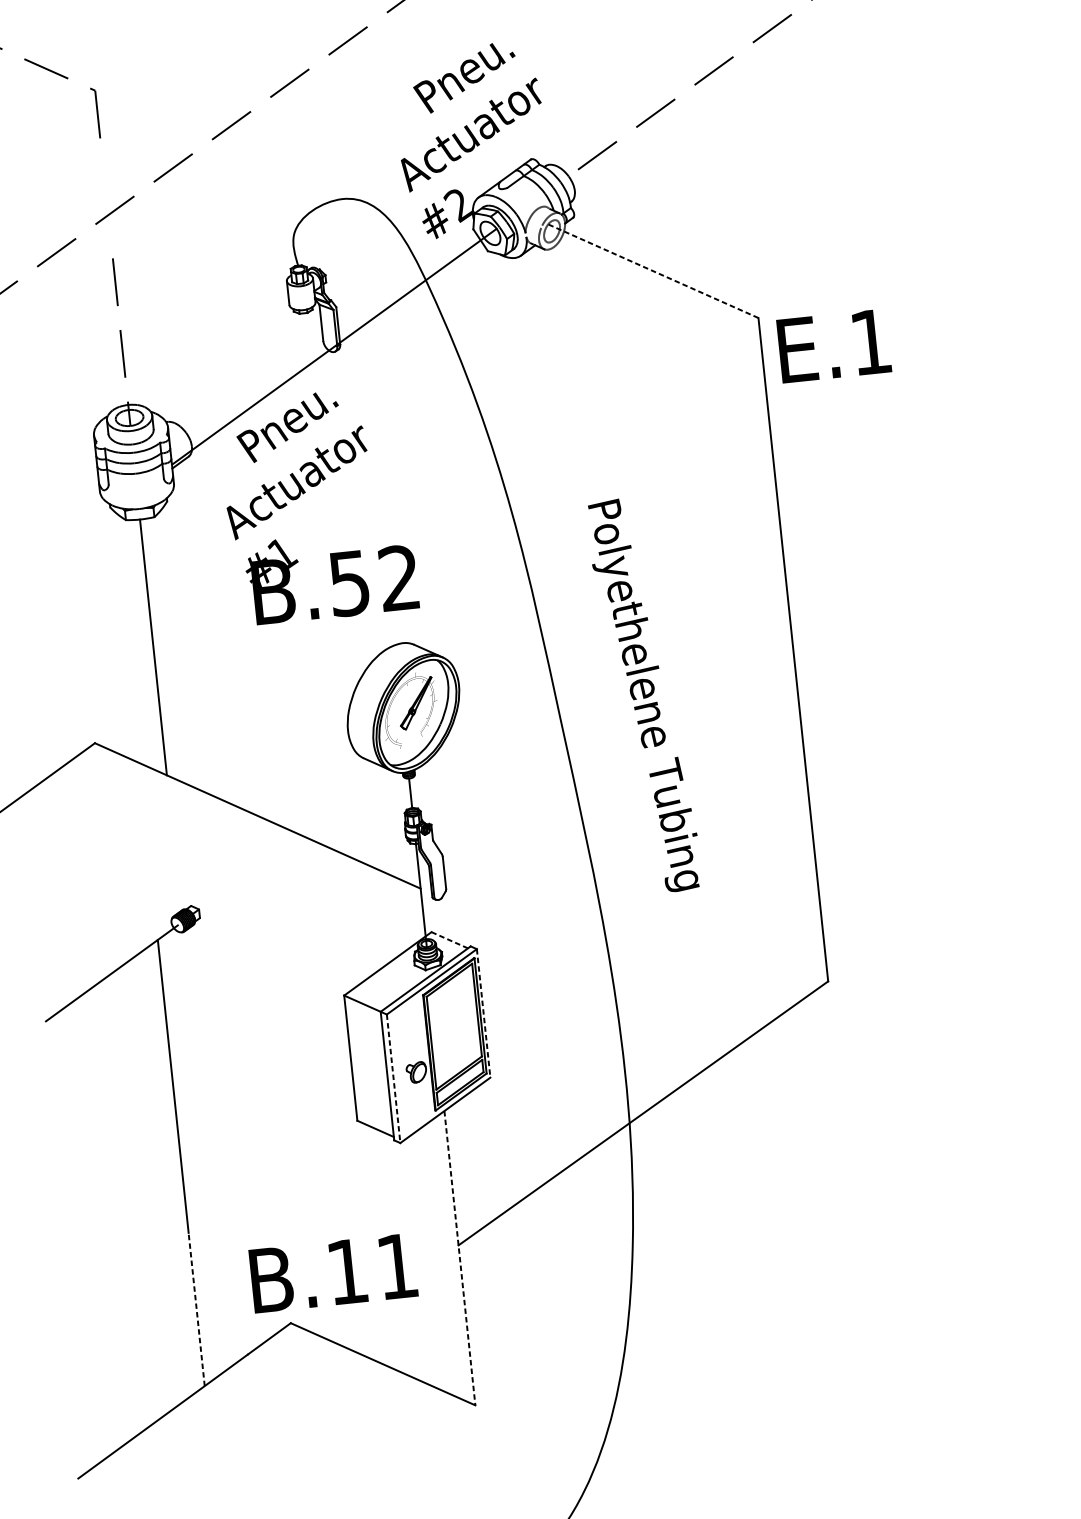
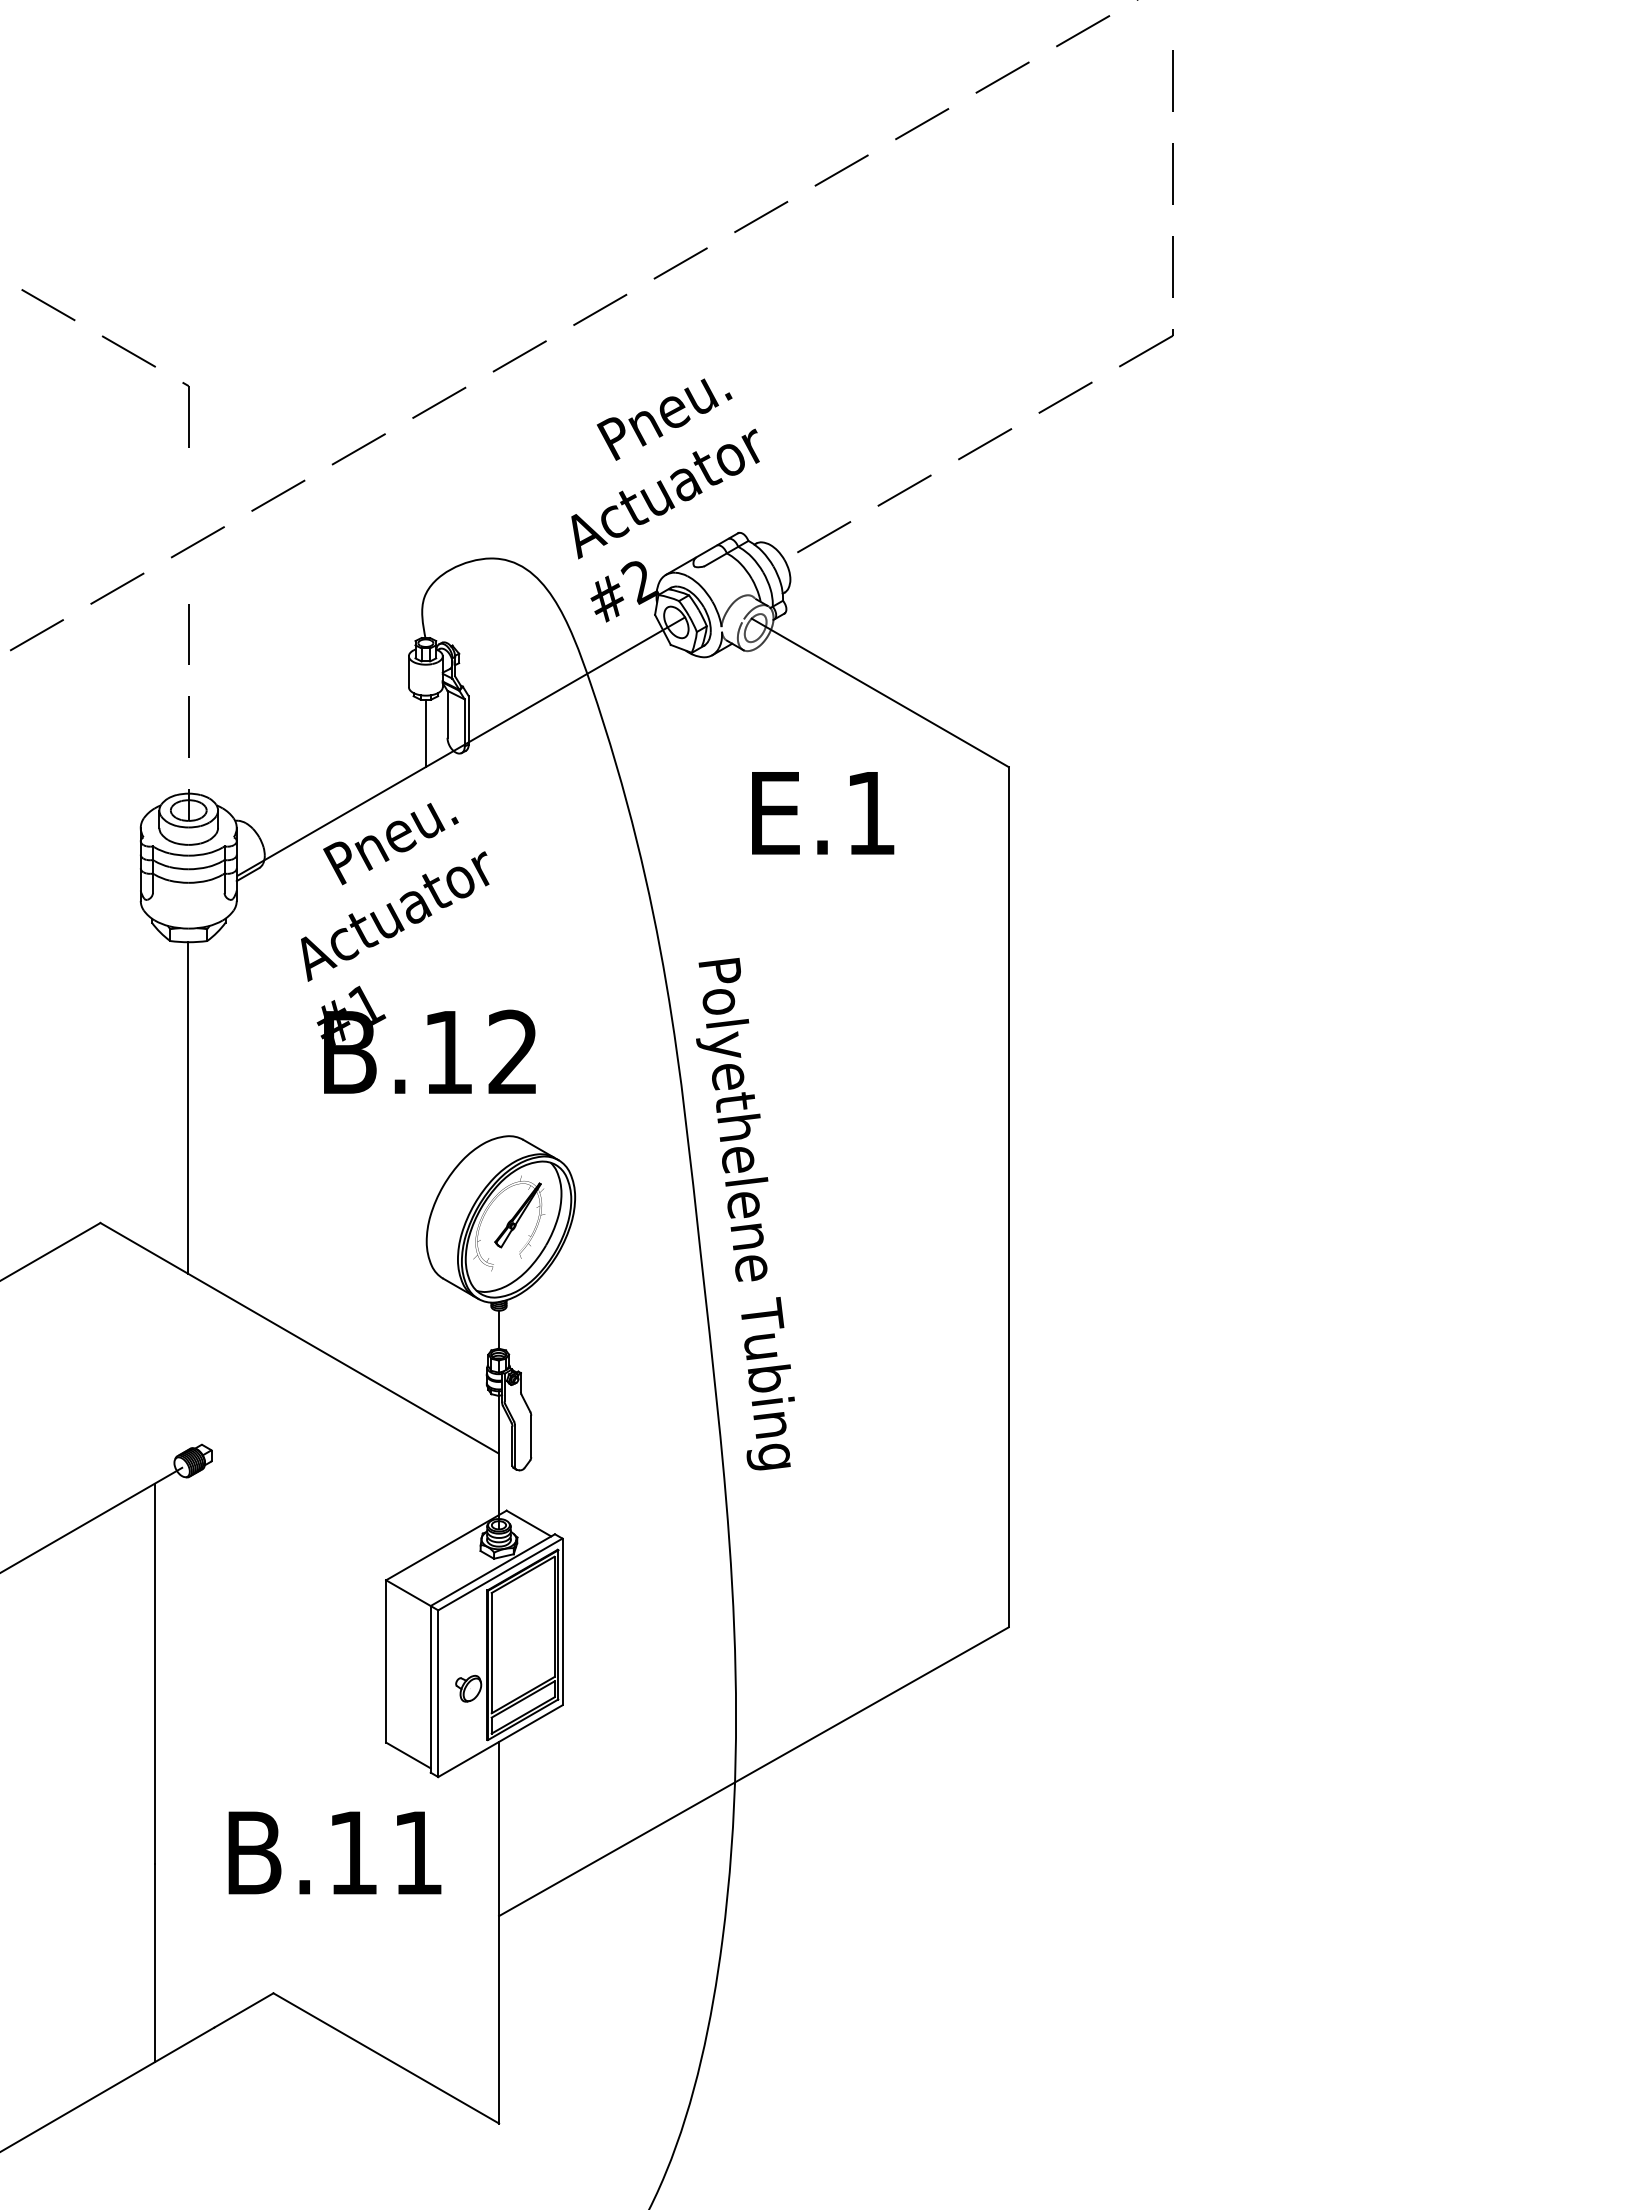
line: (652, 270) -> (879, 692), dashed -> solid
line: (306, 338) -> (426, 732), added
text: (834, 346) -> (823, 813), moved
text: (349, 584) -> (448, 1053), B.52 -> B.12
text: (644, 695) -> (745, 1214), moved
line: (449, 940) -> (528, 1523), dashed -> solid
line: (483, 1013) -> (562, 1622), dashed -> solid
line: (393, 1079) -> (438, 1694), dashed -> solid
line: (460, 1258) -> (499, 1932), dashed -> solid
text: (333, 1272) -> (334, 1852), moved
line: (196, 1309) -> (154, 1962), dashed -> solid

